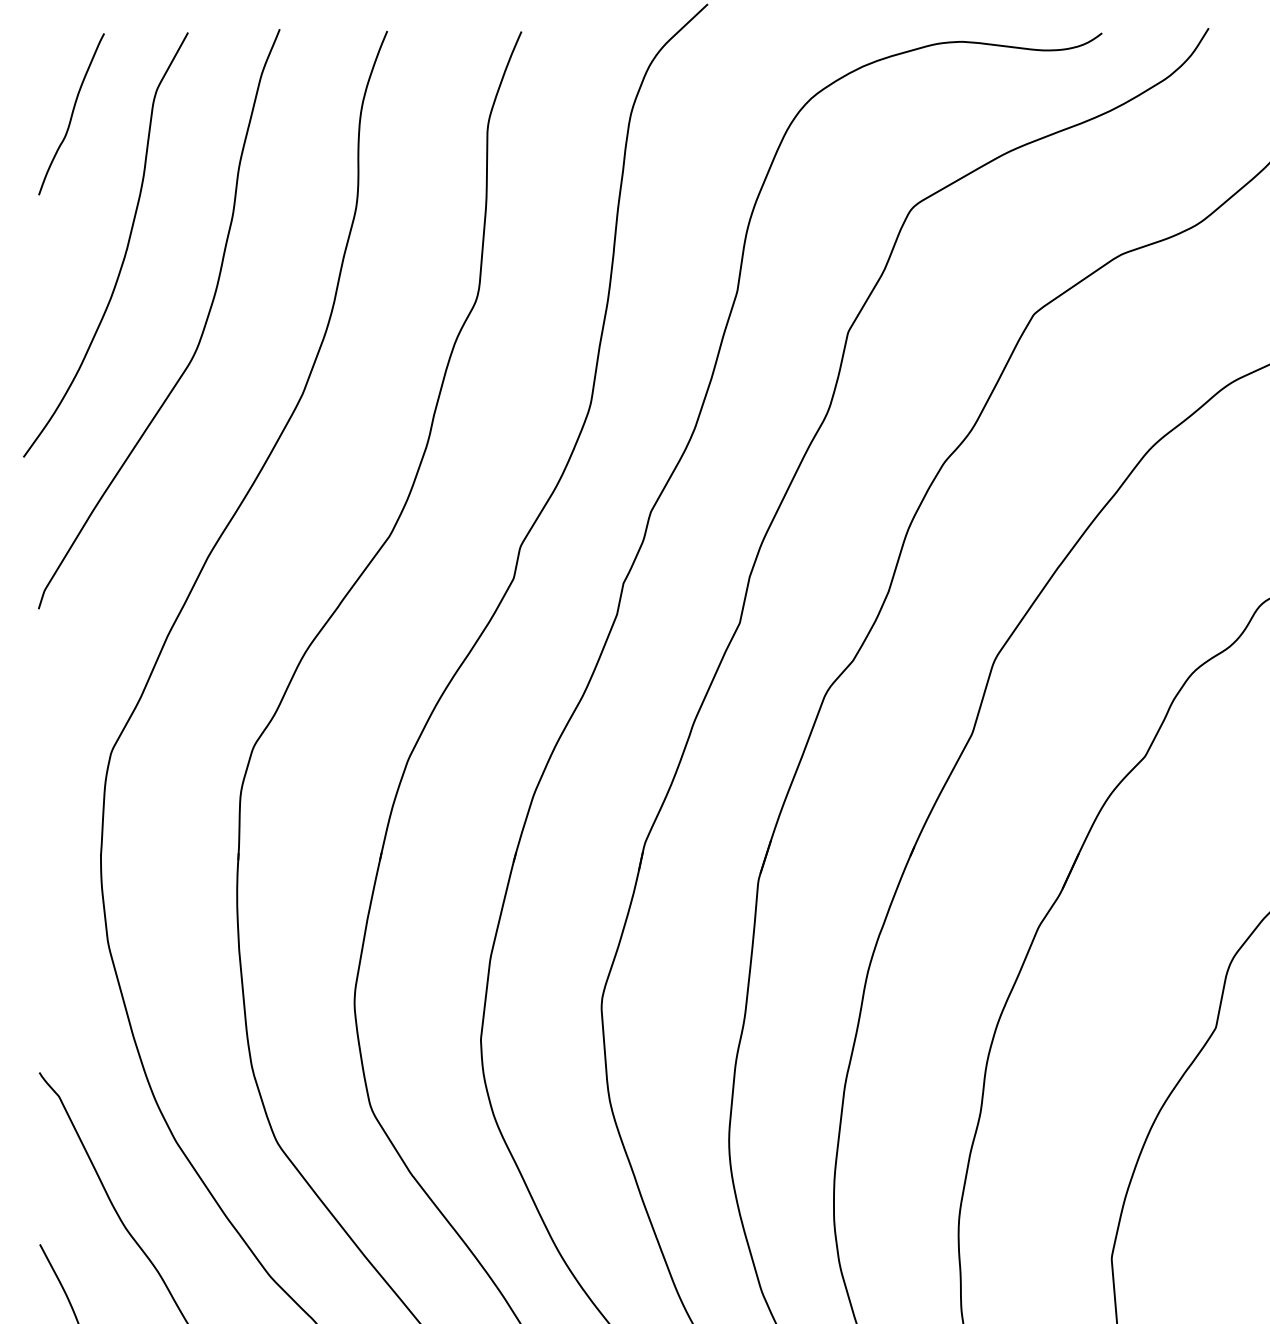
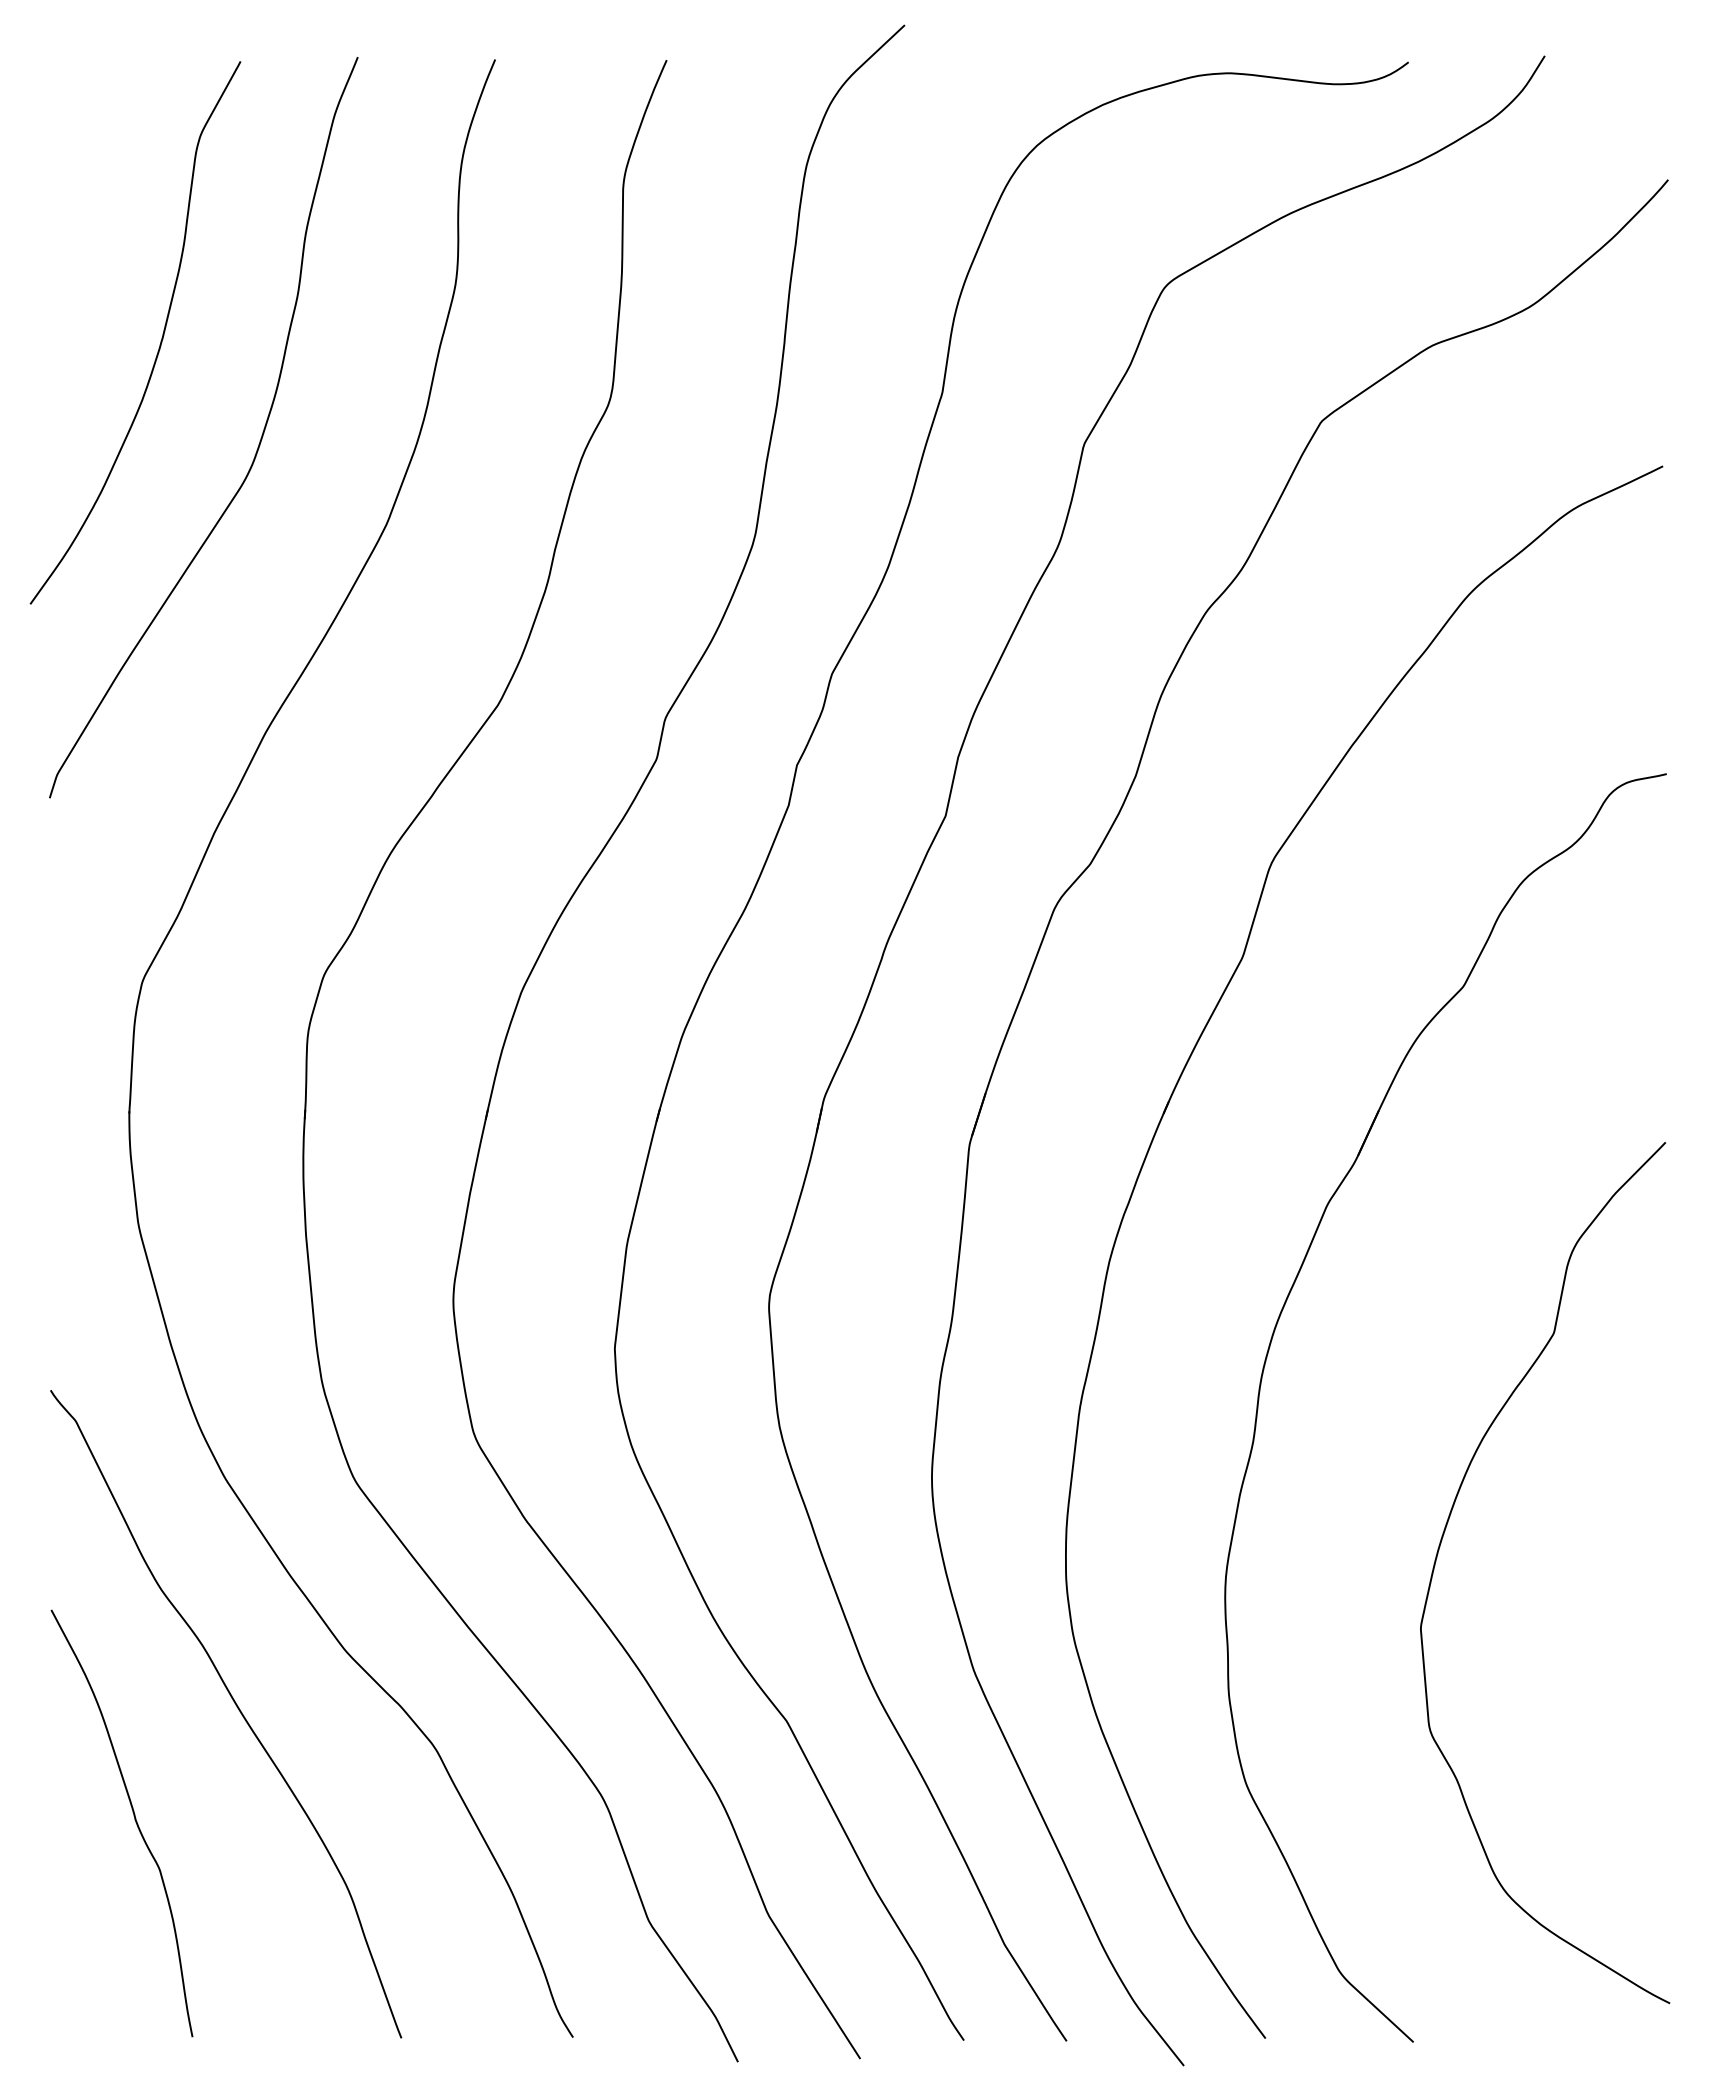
curve: (71, 114) -> (91, 165), removed

